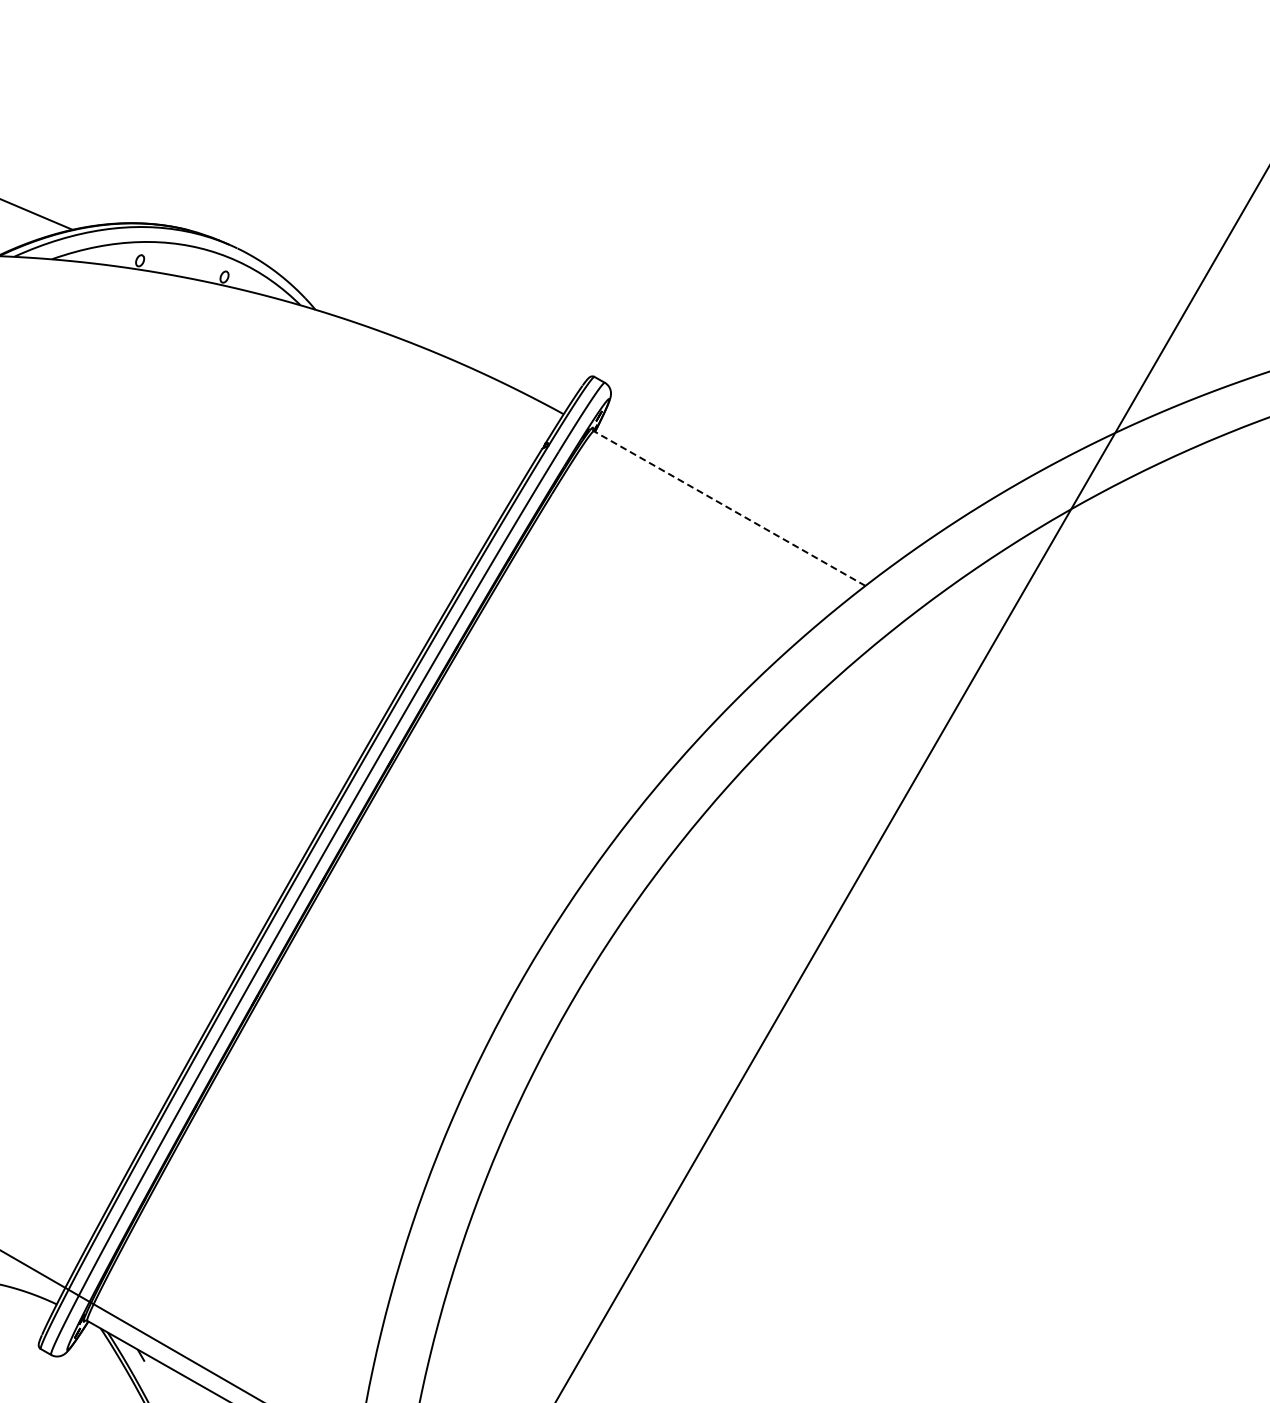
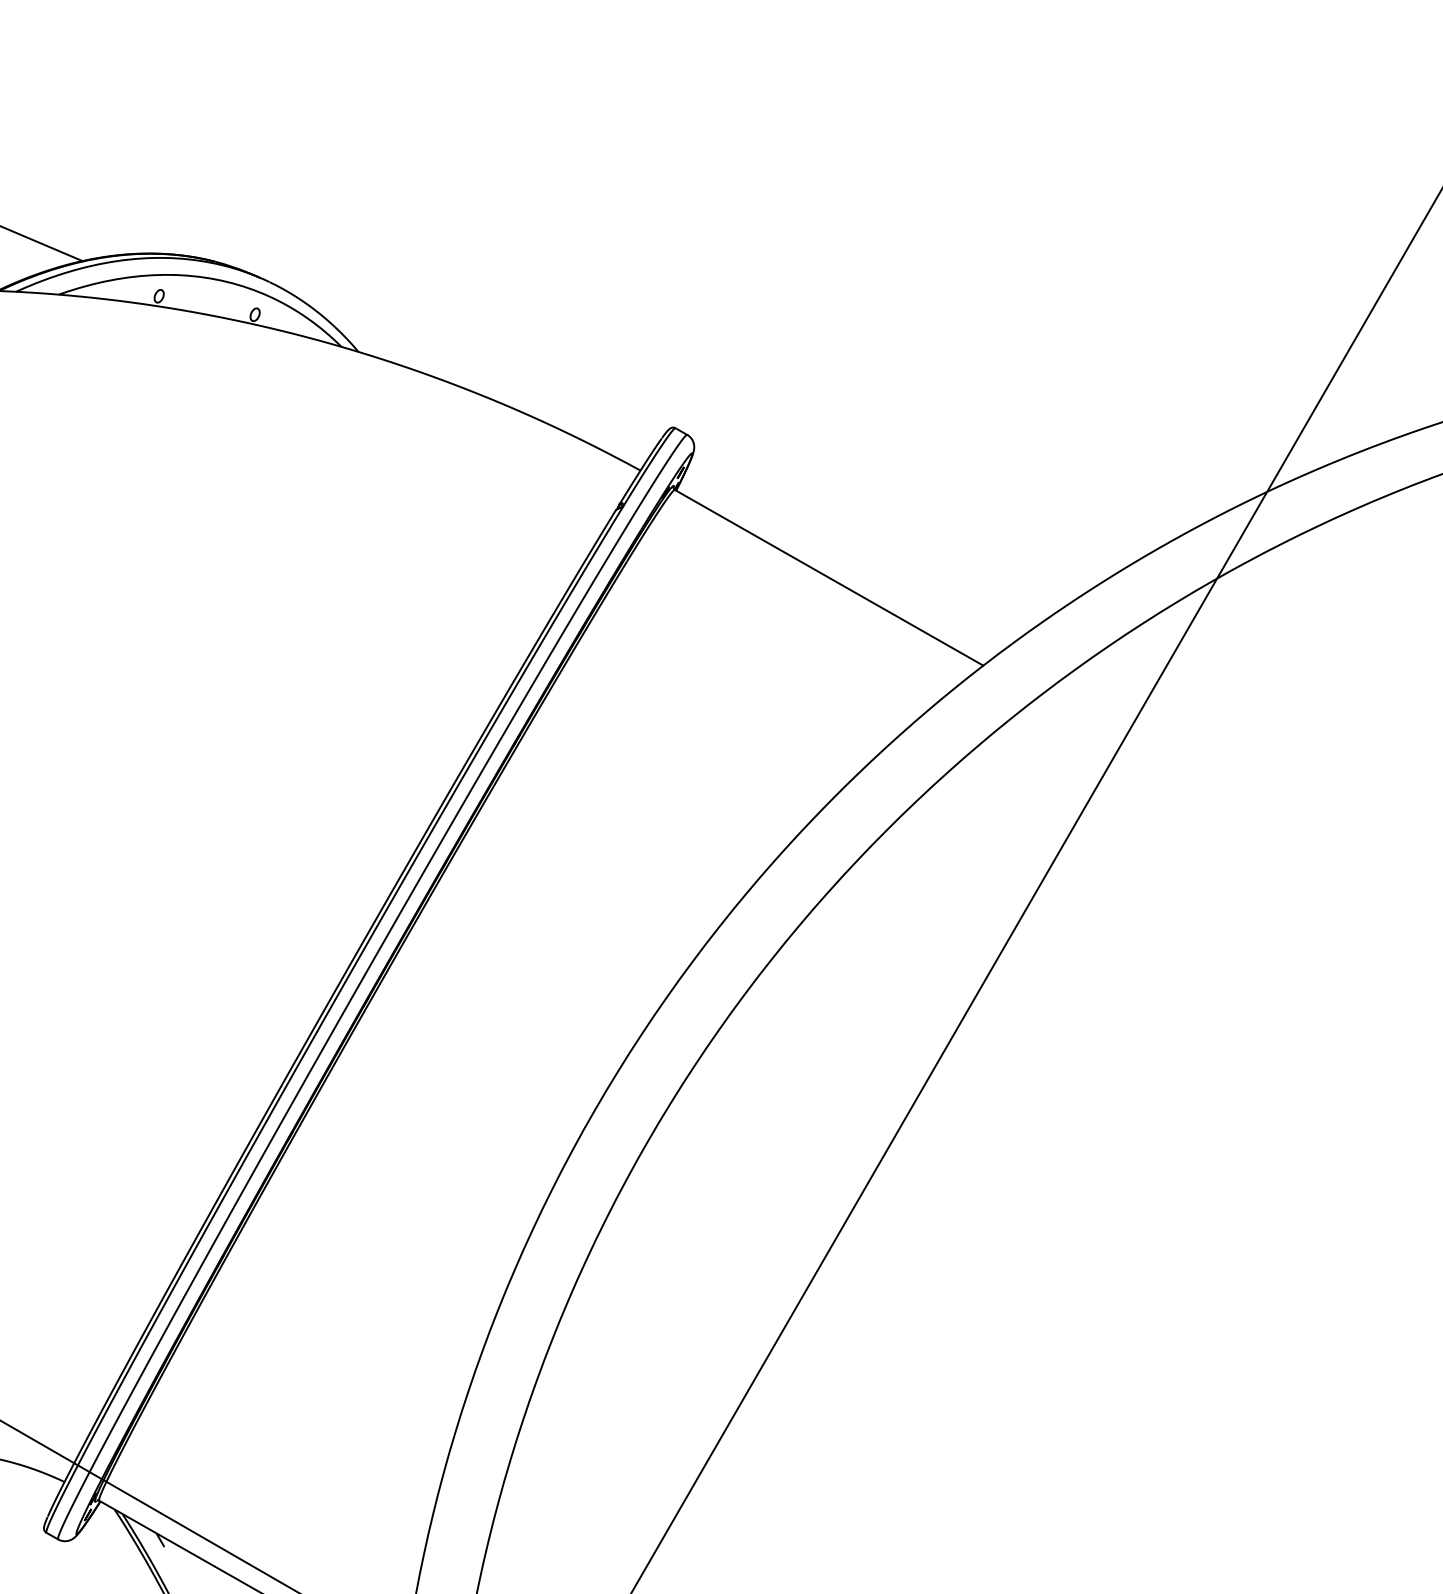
line: (729, 508) -> (828, 577), dashed -> solid

